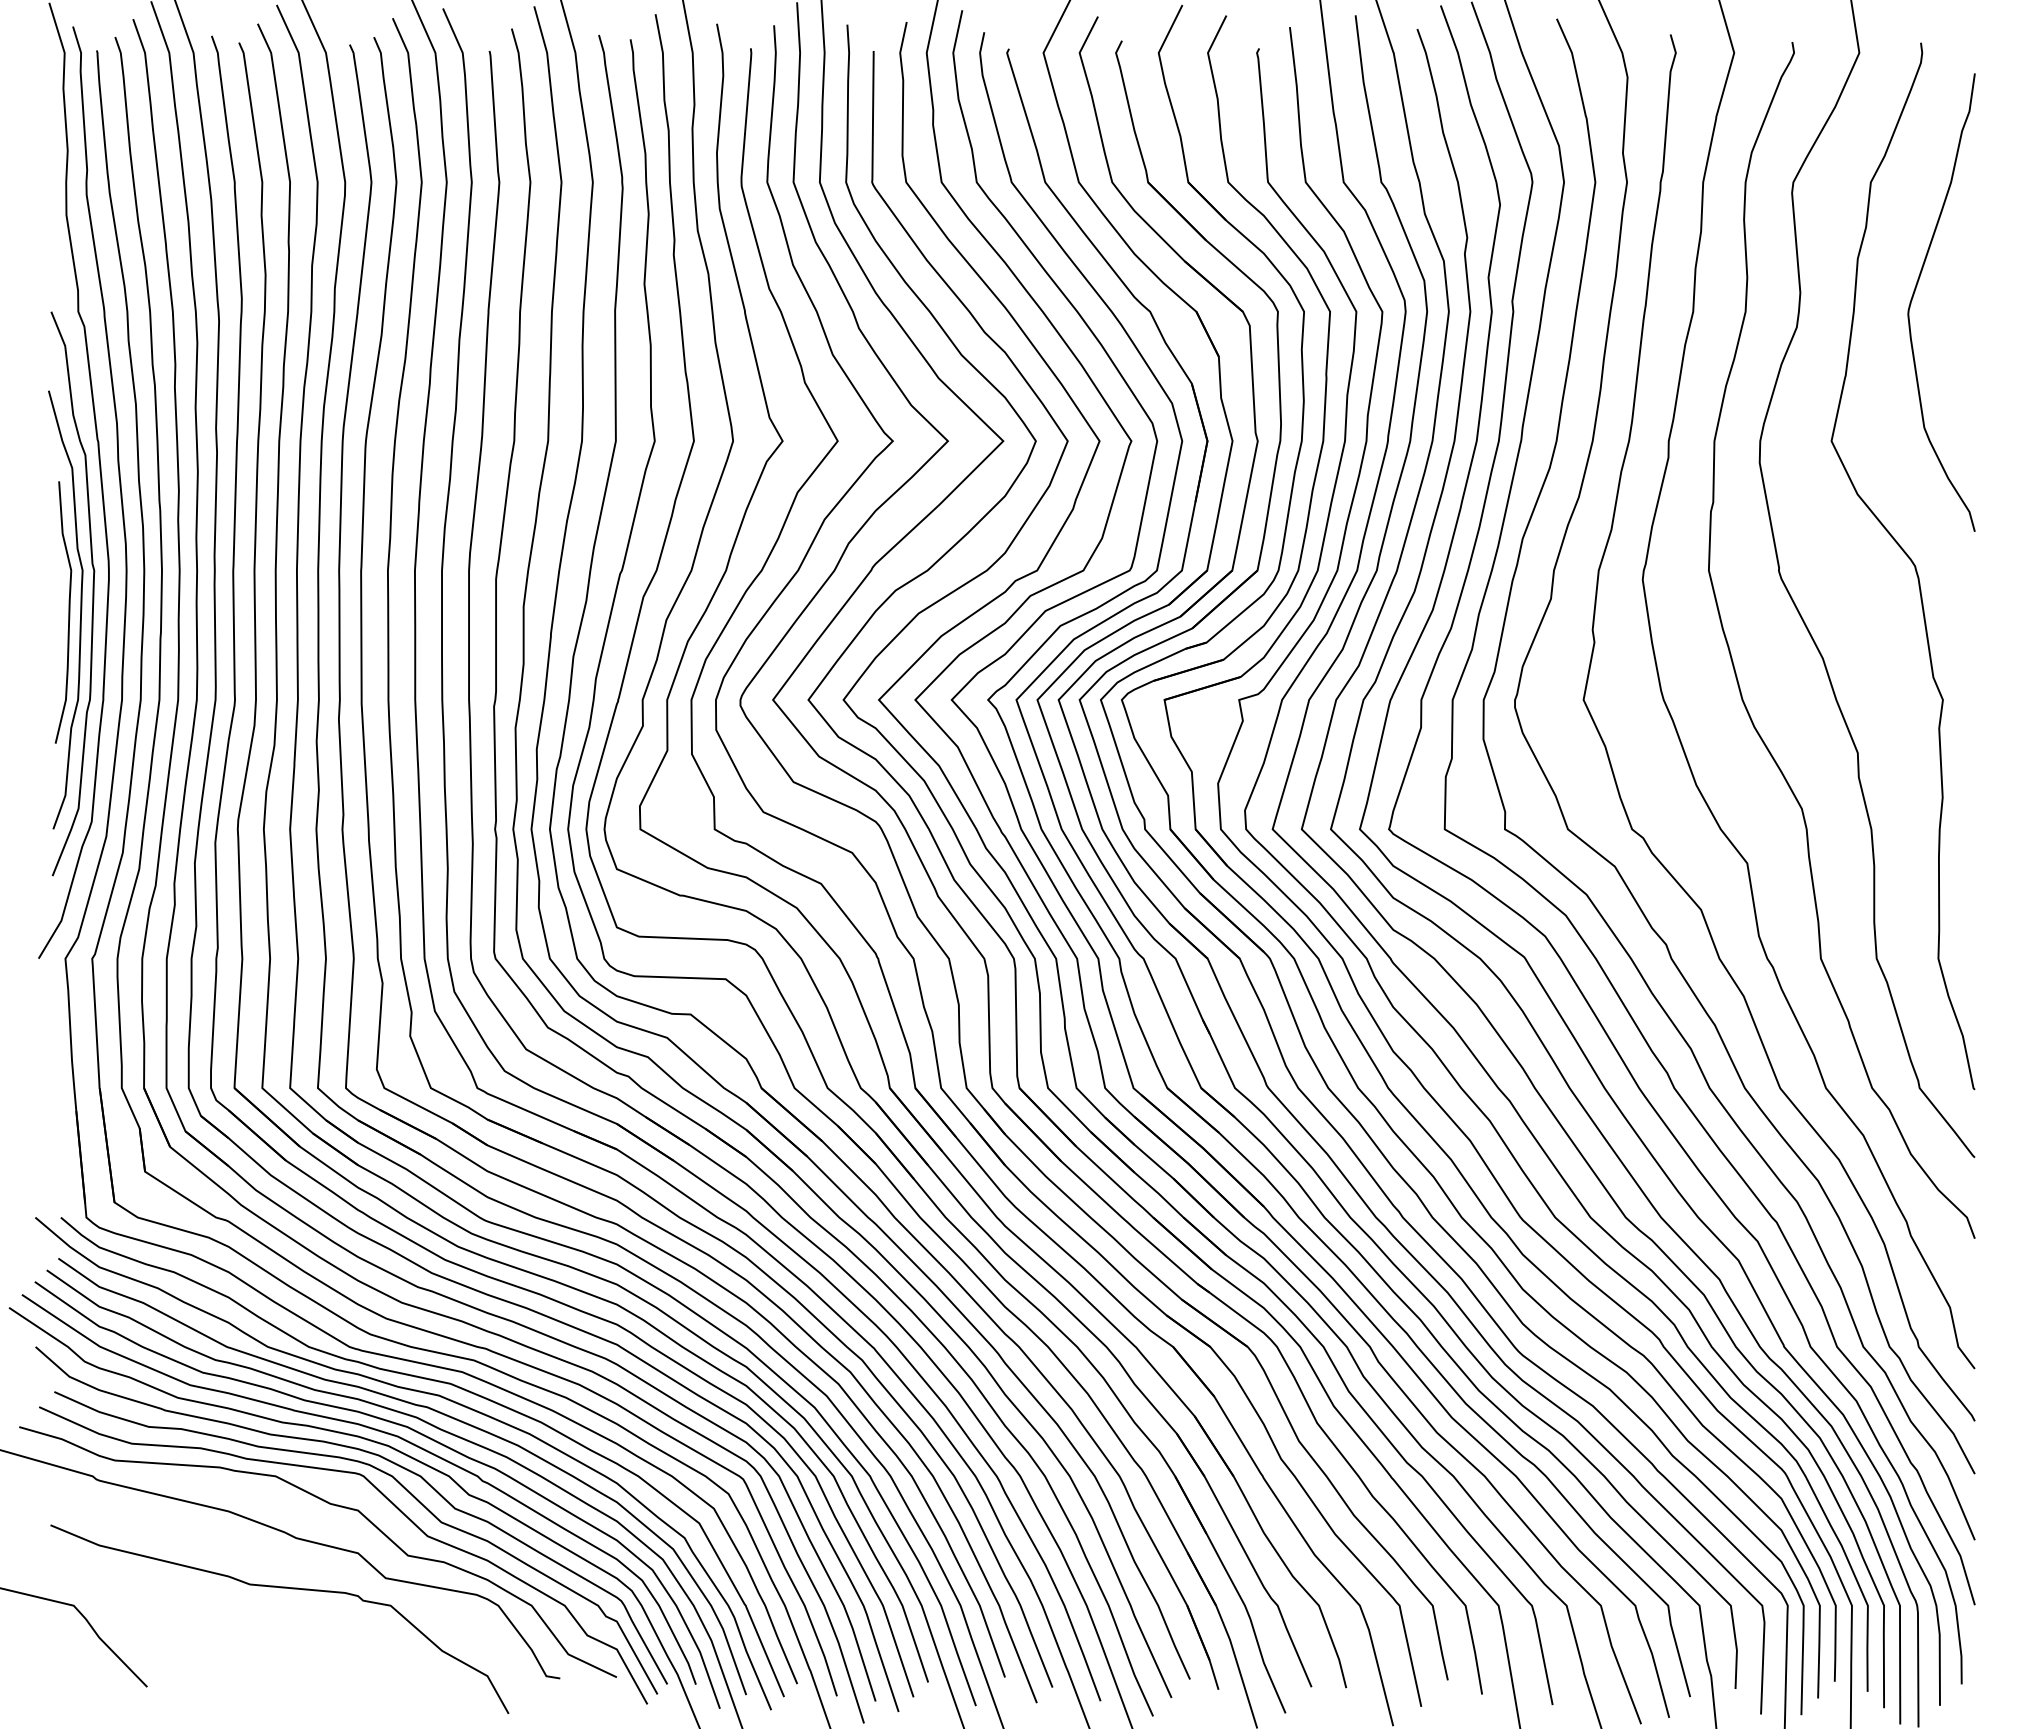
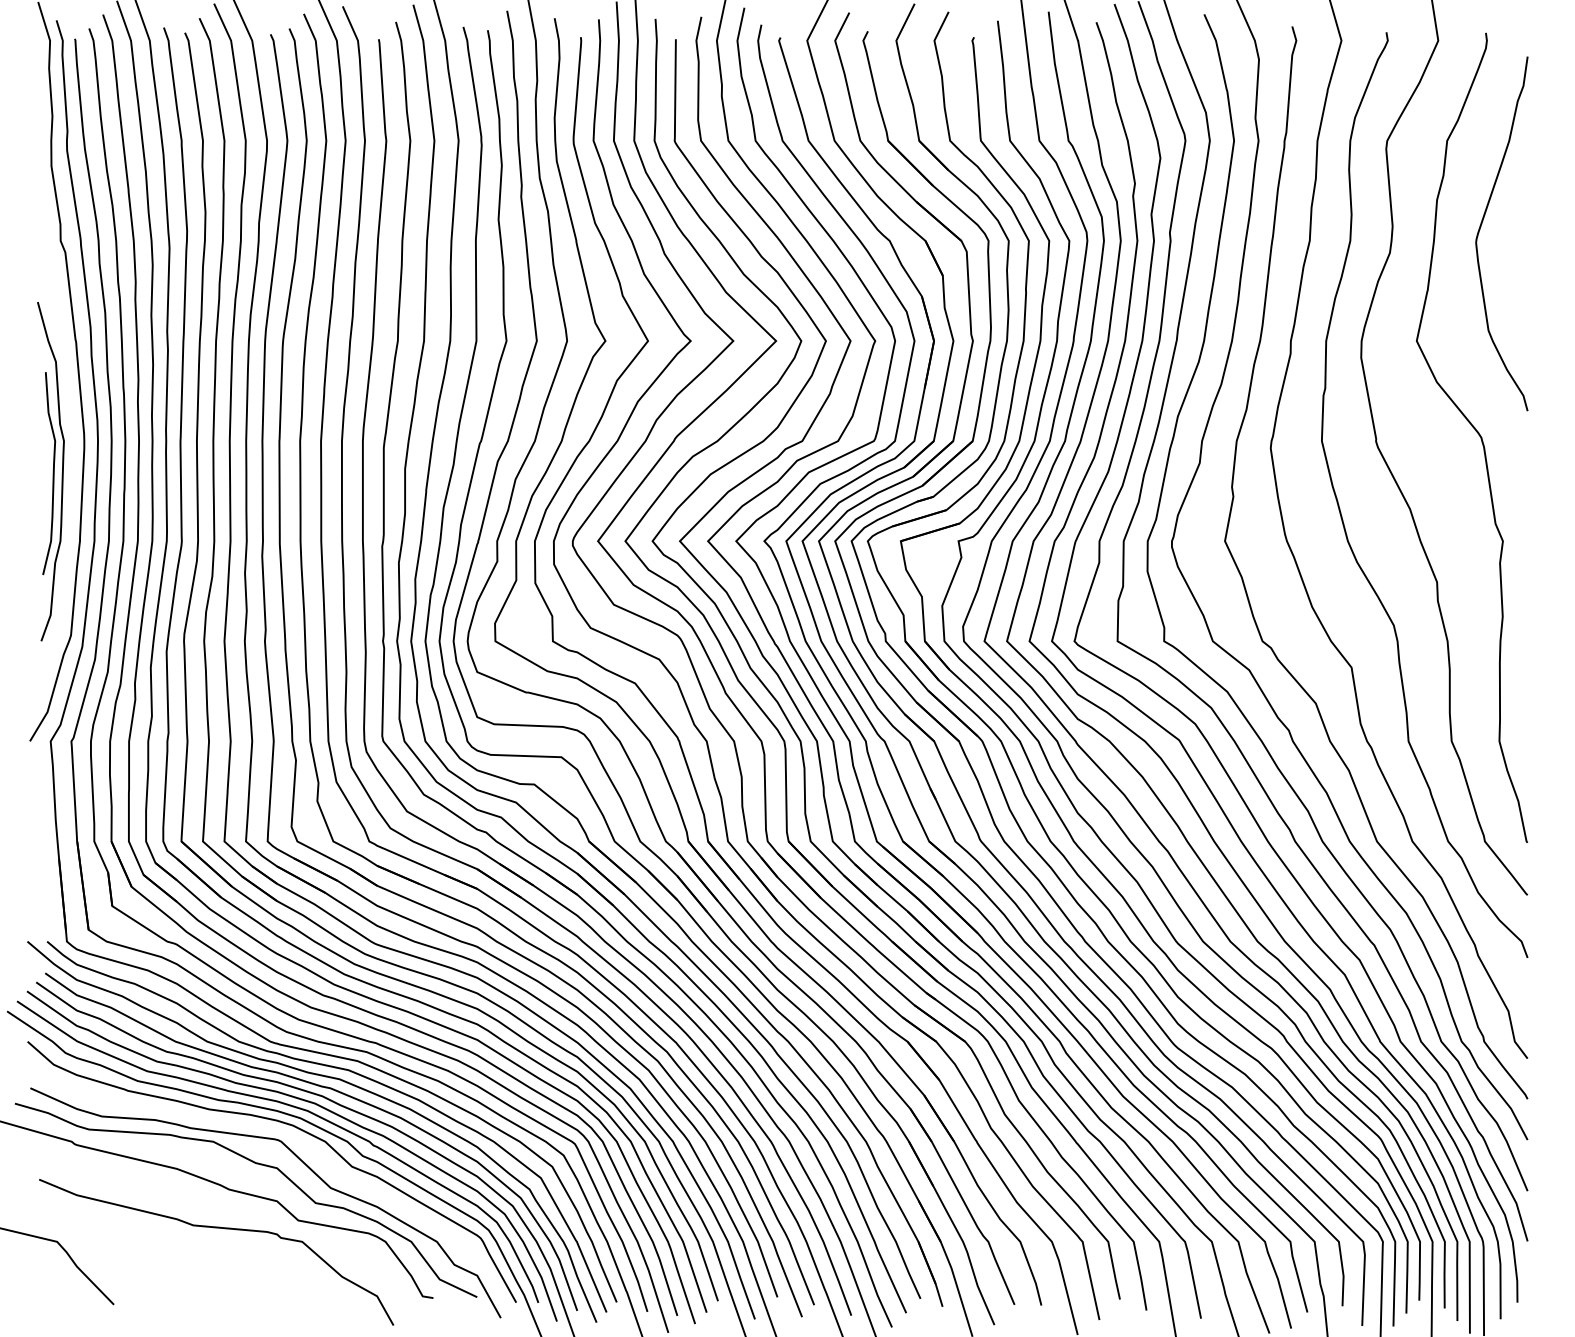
curve: (92, 593) -> (71, 458), removed
curve: (405, 1490) -> (313, 1152), removed

